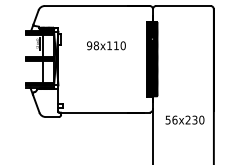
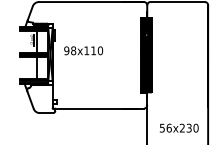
text: (106, 45) -> (83, 50), moved
text: (184, 119) -> (178, 127), moved

